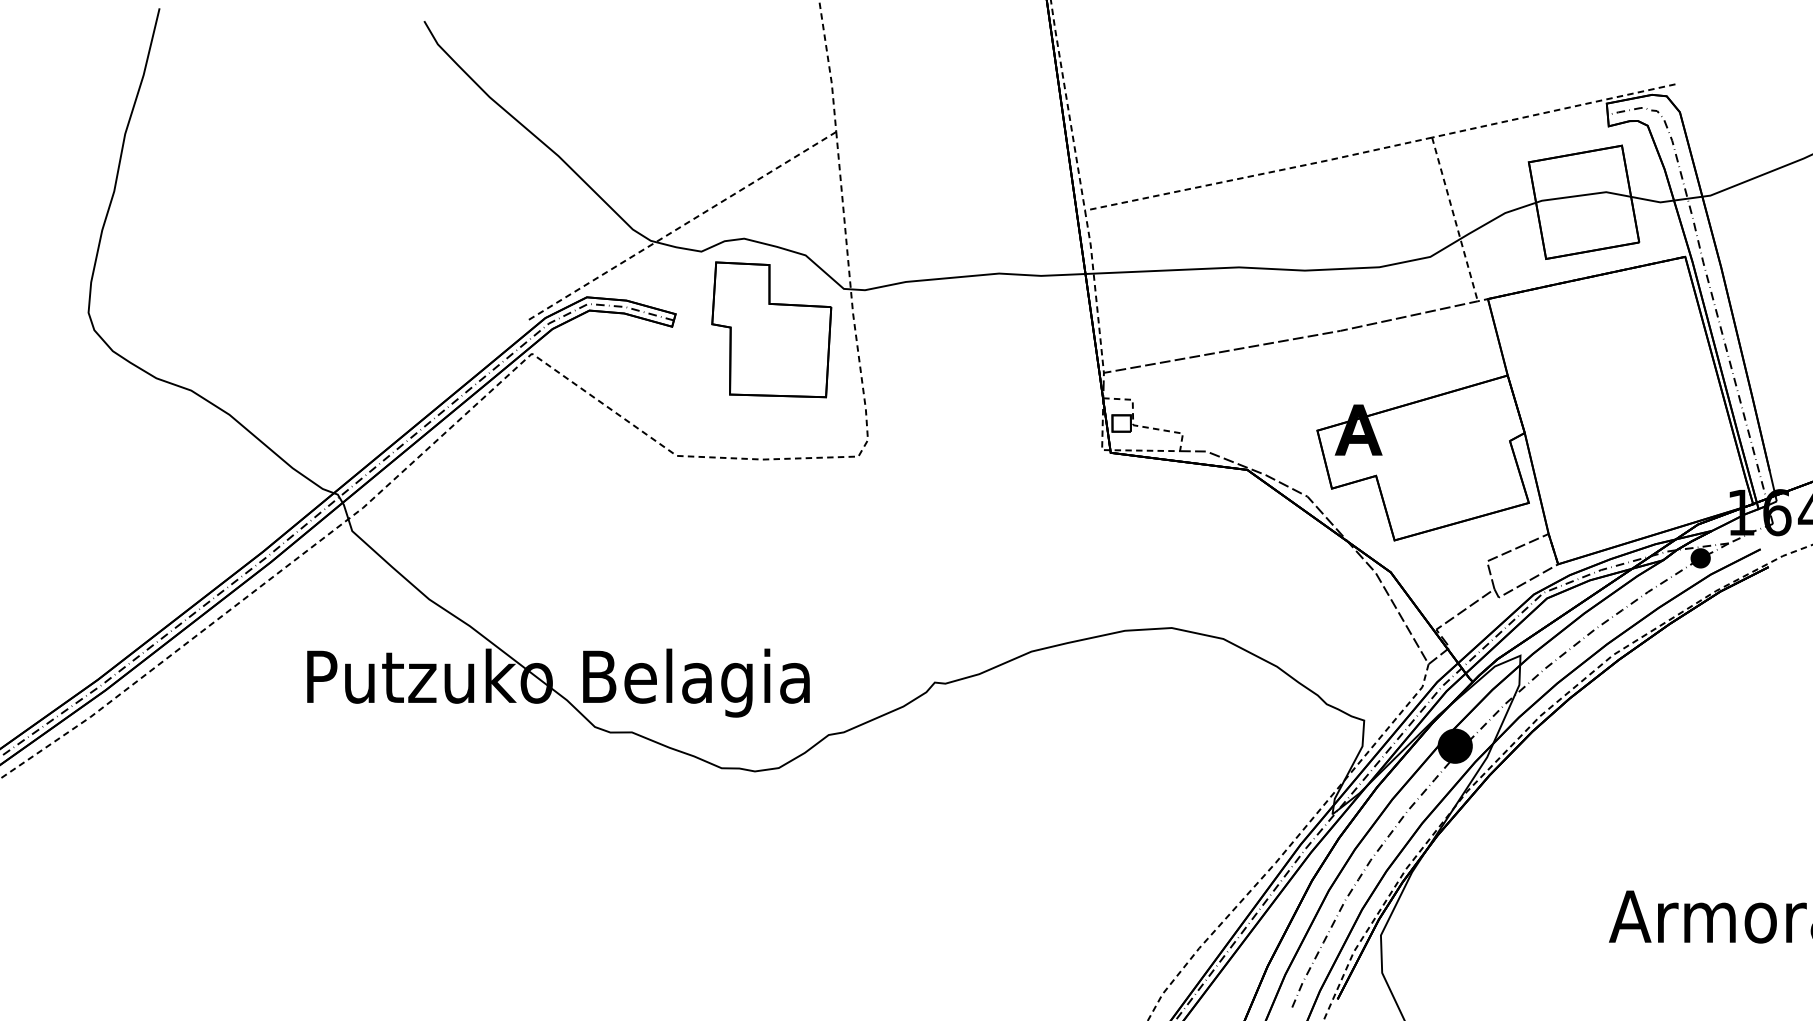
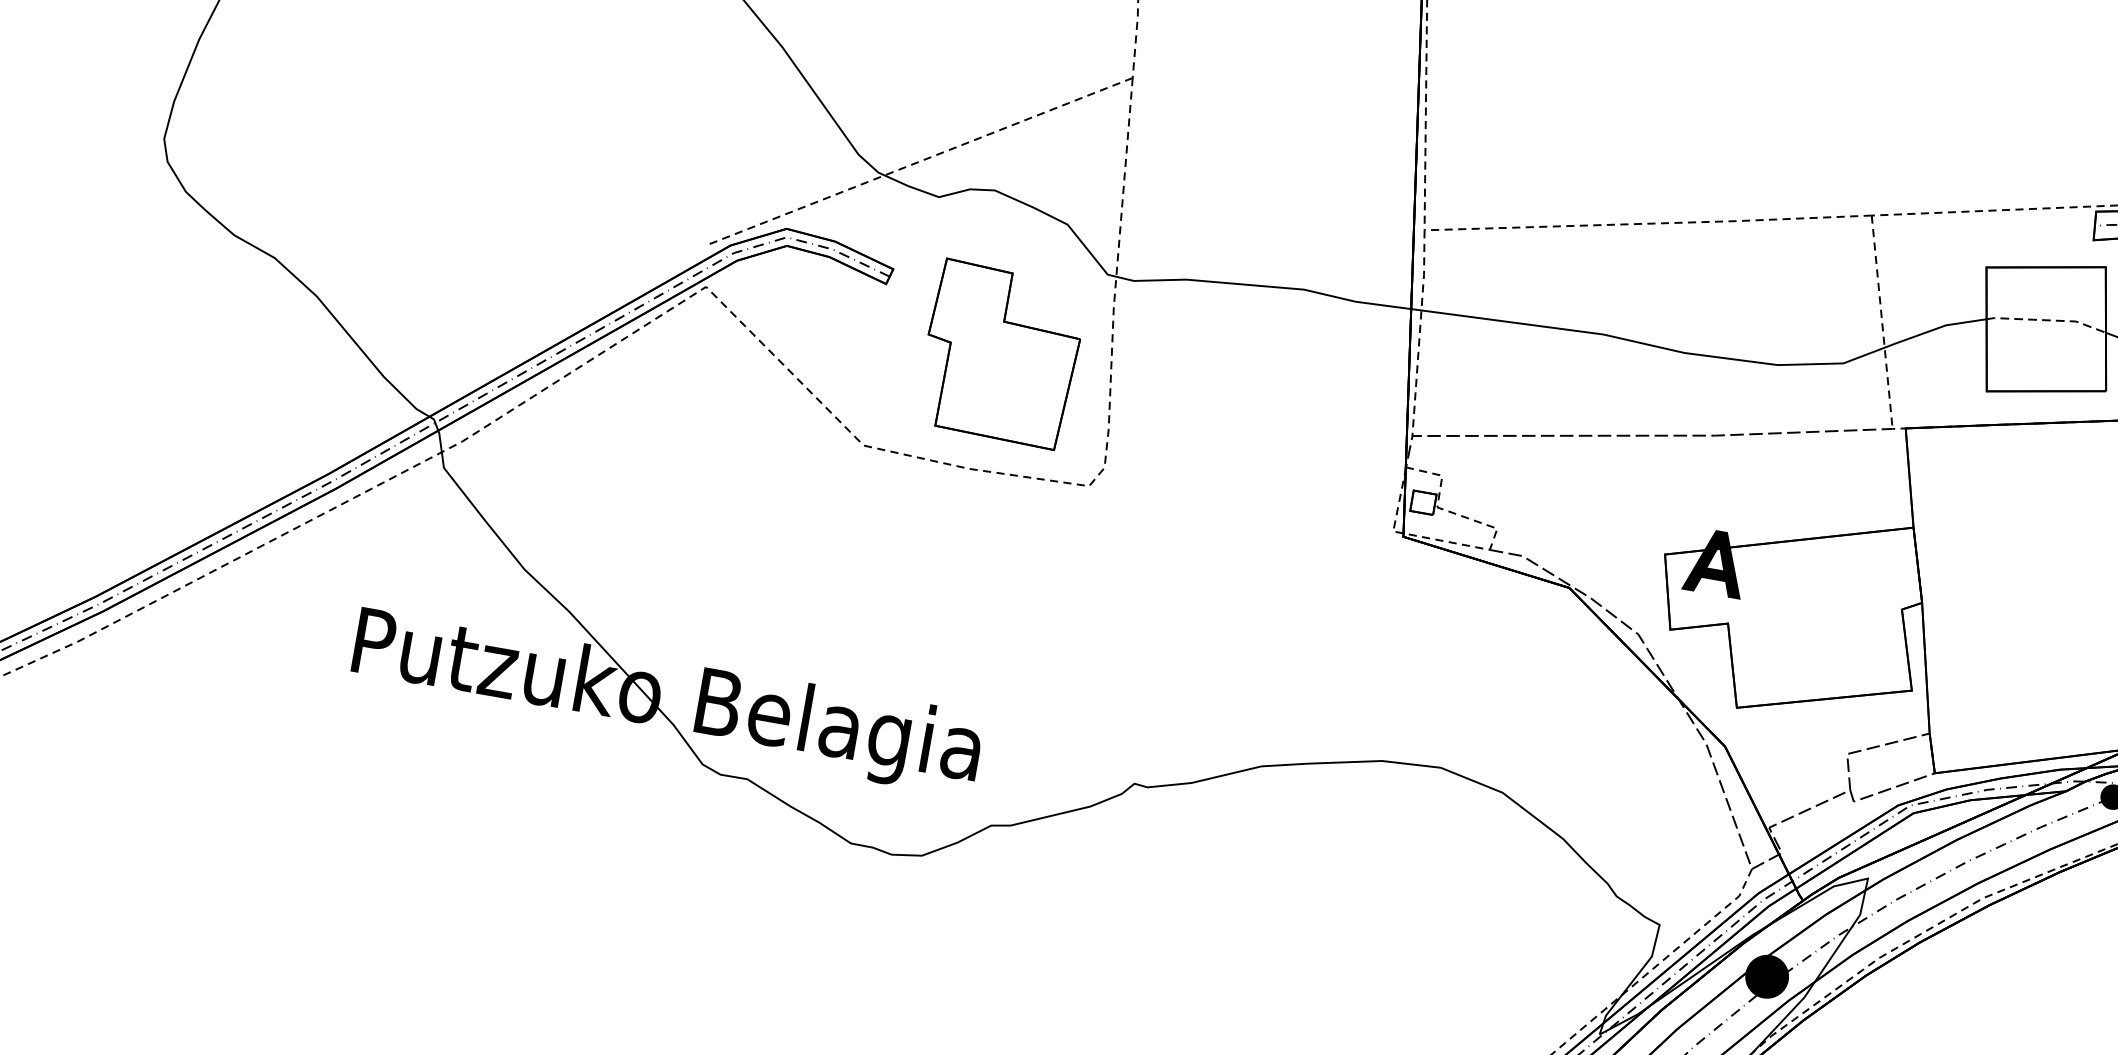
line: (1583, 195) -> (2047, 320), solid -> dashed
part: (771, 329) -> (1001, 353), moved

